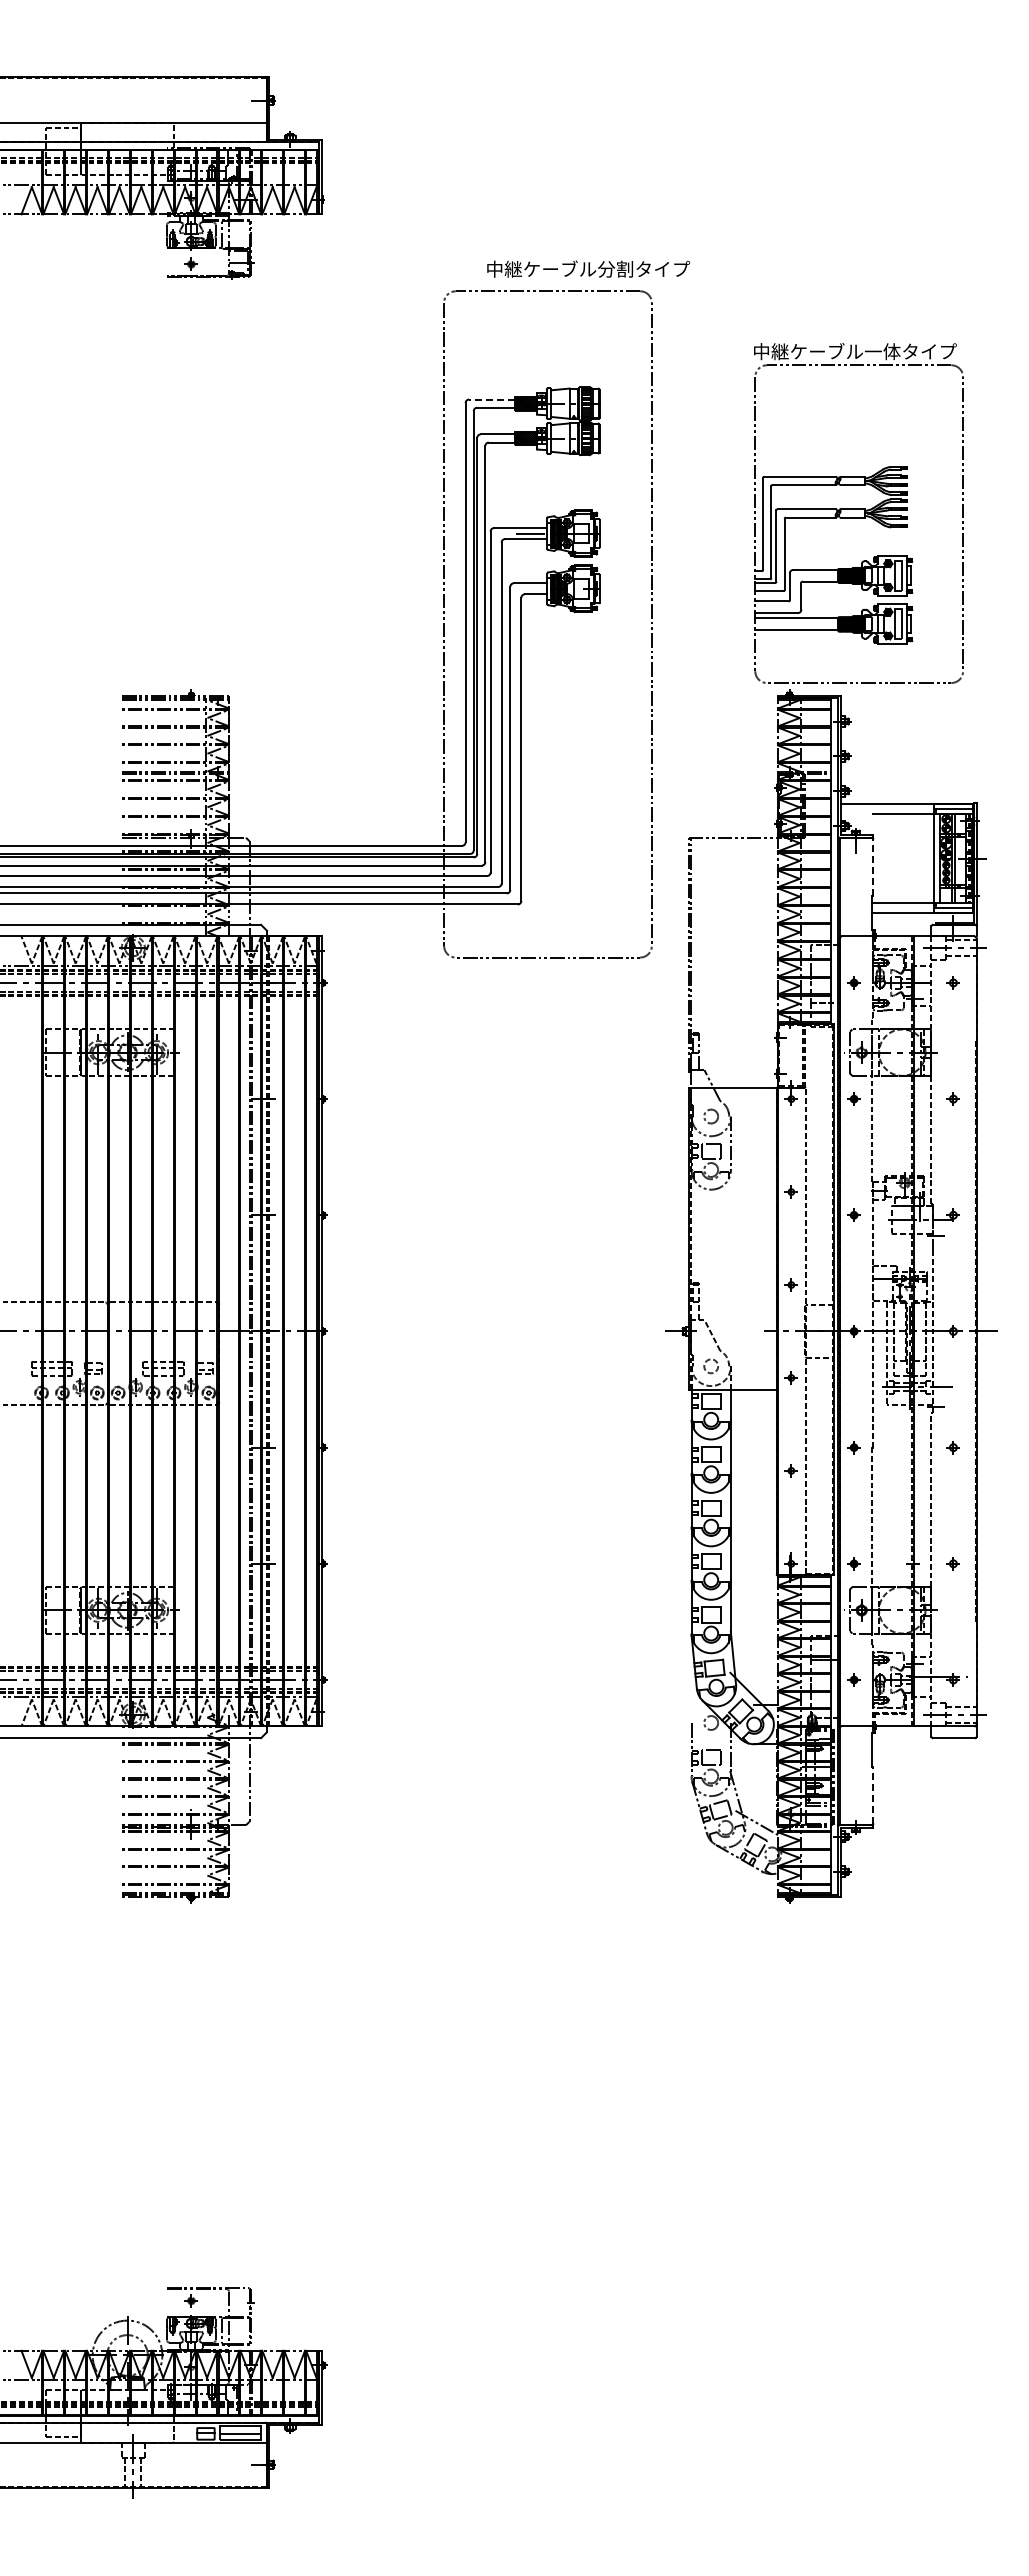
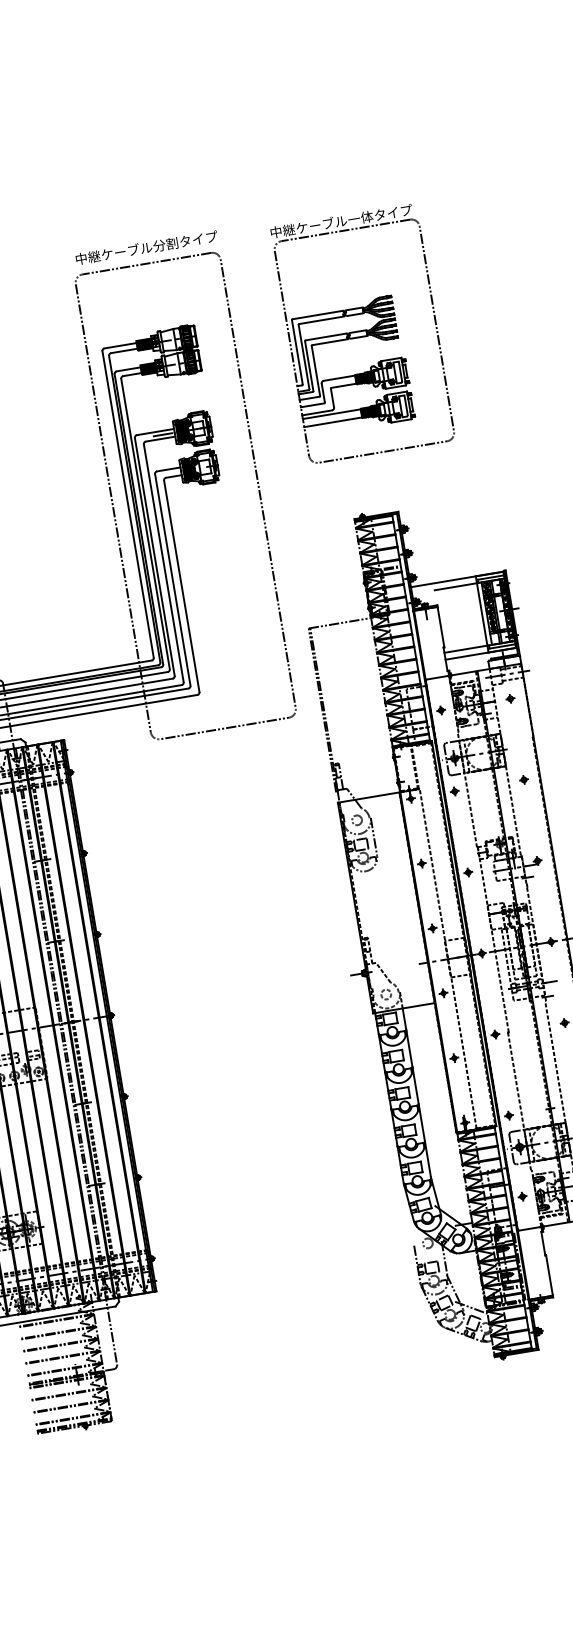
text: (588, 268) -> (146, 247), moved
line: (491, 399) -> (120, 345), dashed -> solid
part: (858, 513) -> (362, 333), moved
line: (873, 866) -> (441, 626), dashed -> solid
line: (873, 1795) -> (549, 1275), dashed -> solid

